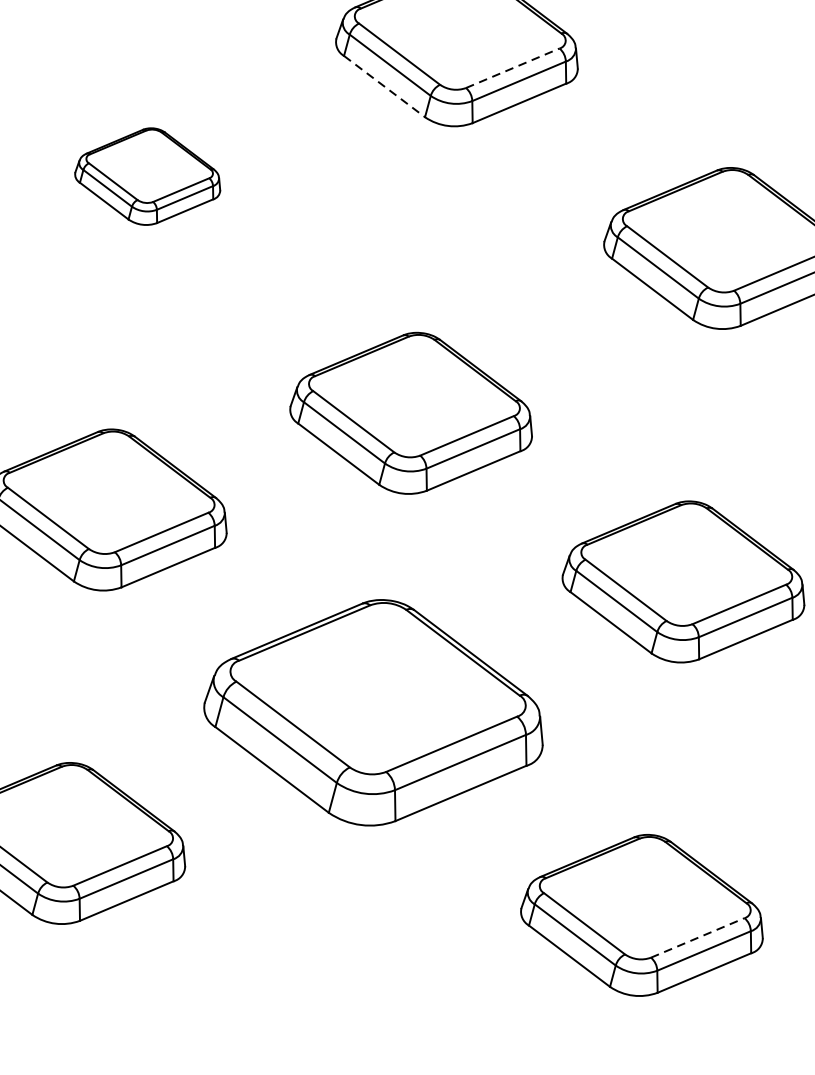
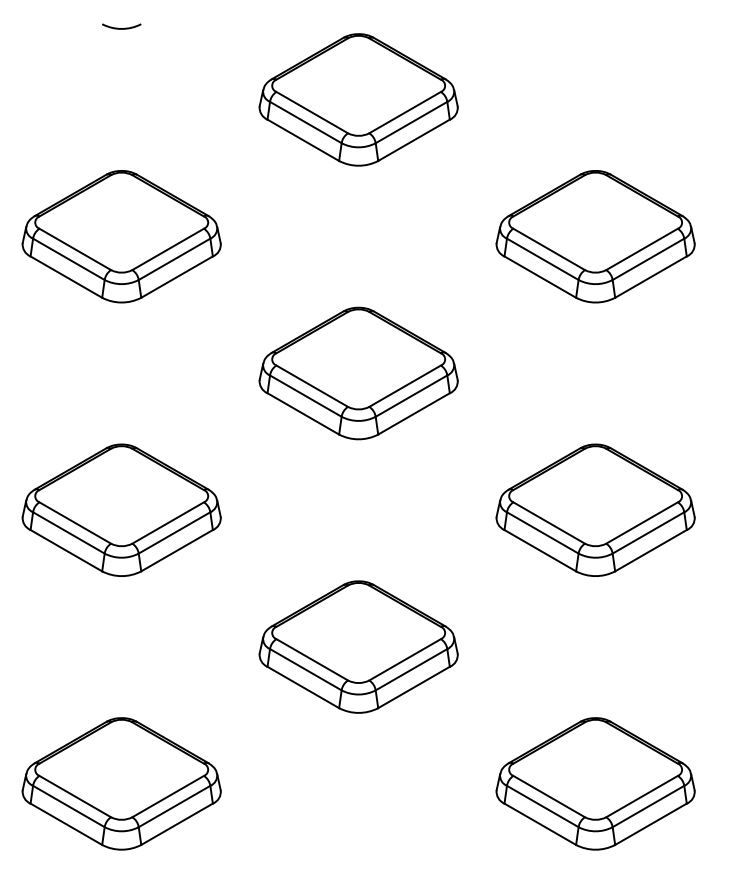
line: (513, 68) -> (405, 112), dashed -> solid
line: (384, 86) -> (303, 140), dashed -> solid
part: (148, 176) -> (121, 236), size x1.67
part: (412, 413) -> (358, 373), moved
part: (374, 711) -> (358, 646), size x0.71
line: (698, 937) -> (642, 796), dashed -> solid

